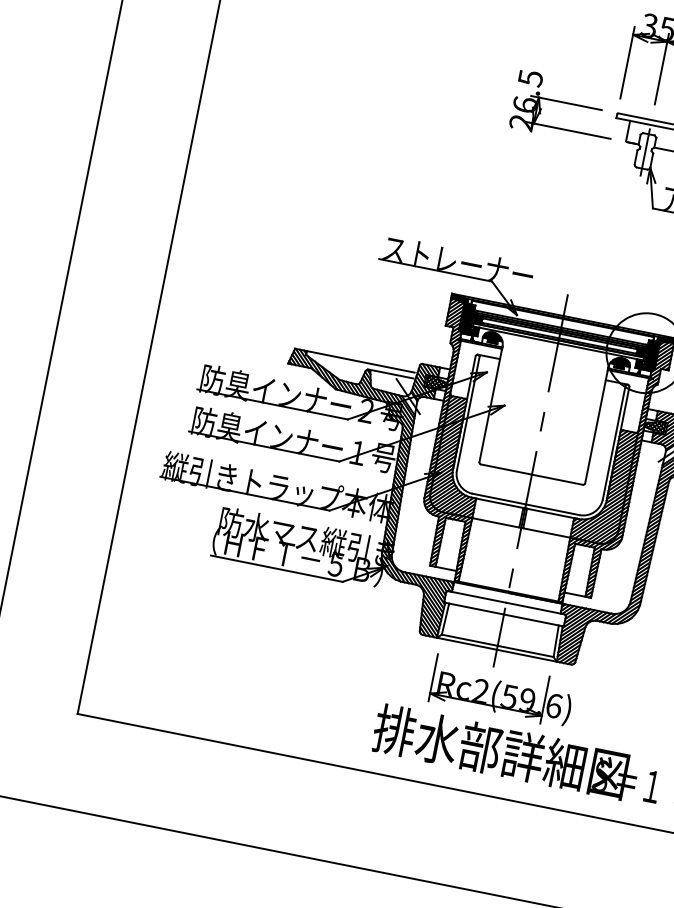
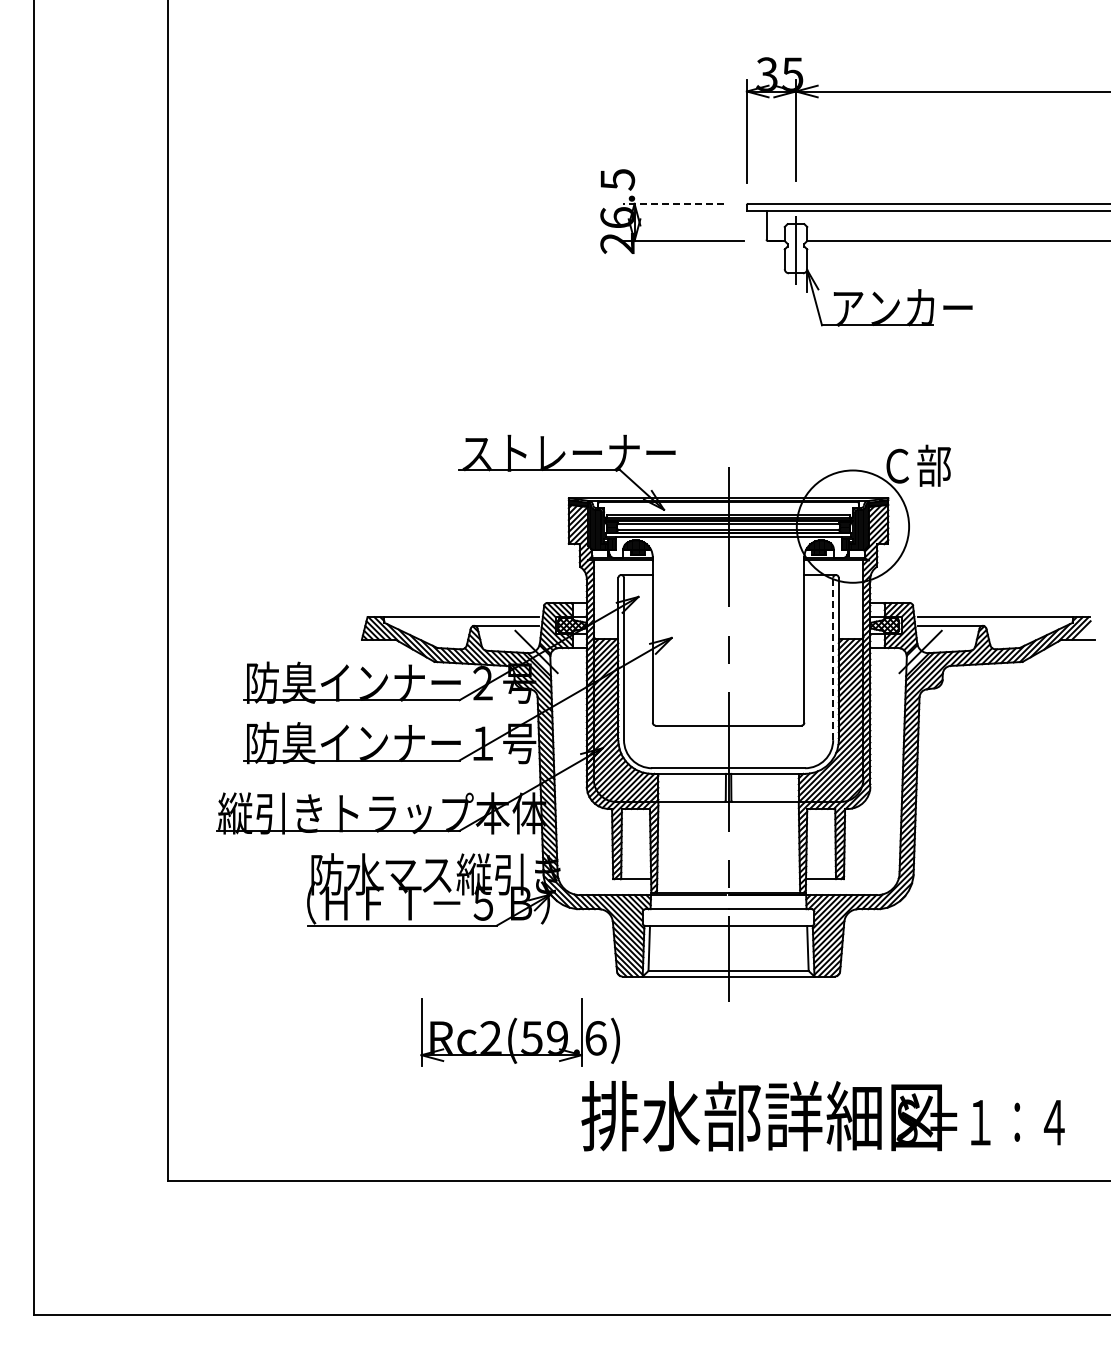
line: (566, 102) -> (673, 203), solid -> dashed
line: (614, 442) -> (833, 658), solid -> dashed
part: (501, 691) -> (519, 1032), moved

